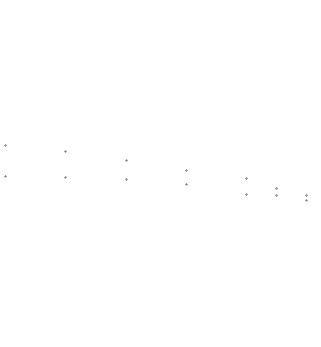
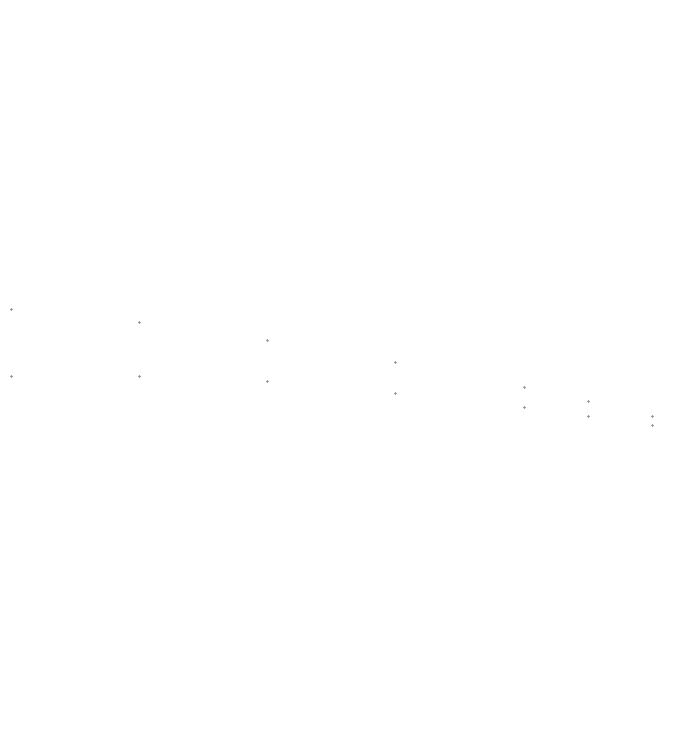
part: (246, 186) -> (524, 397), size x0.62

